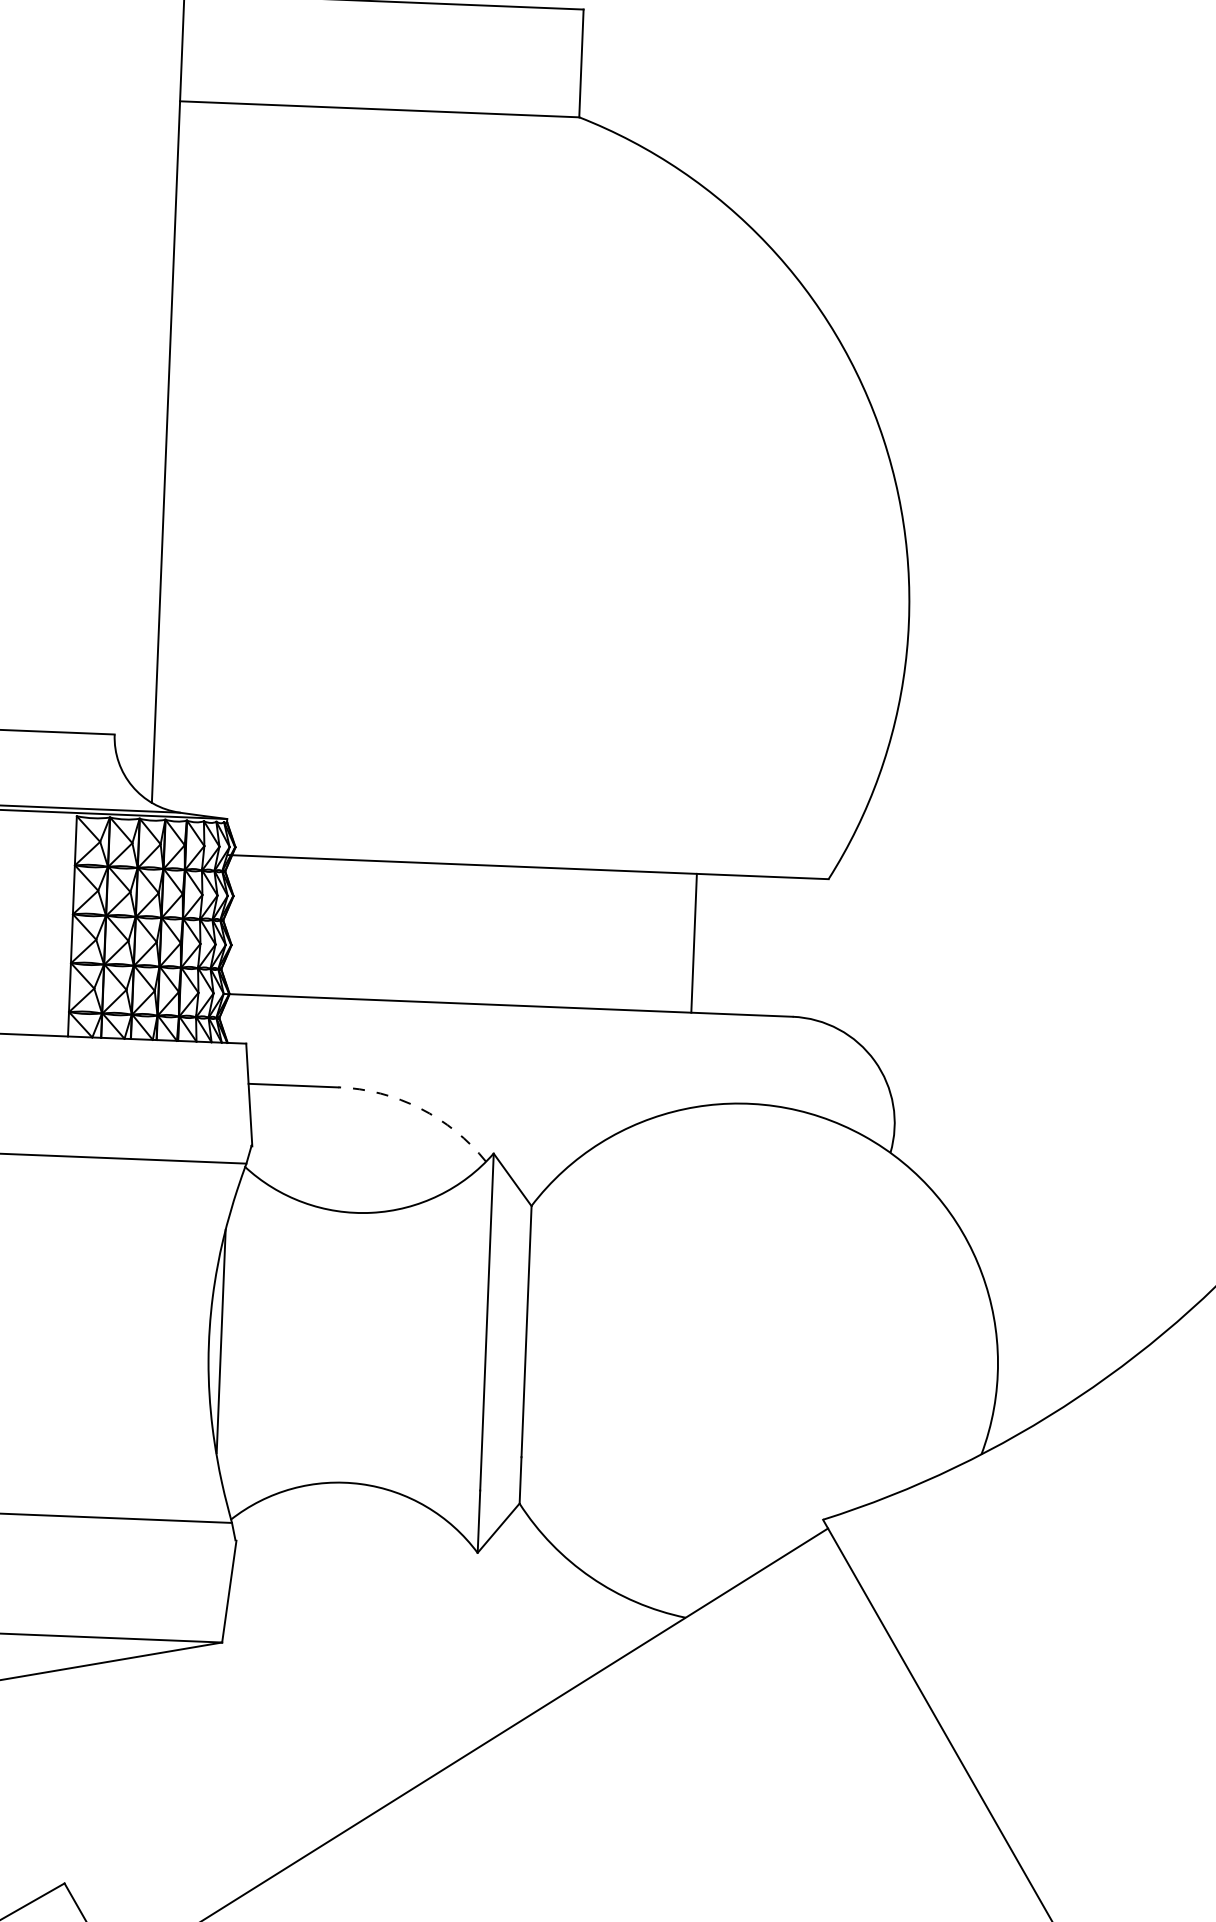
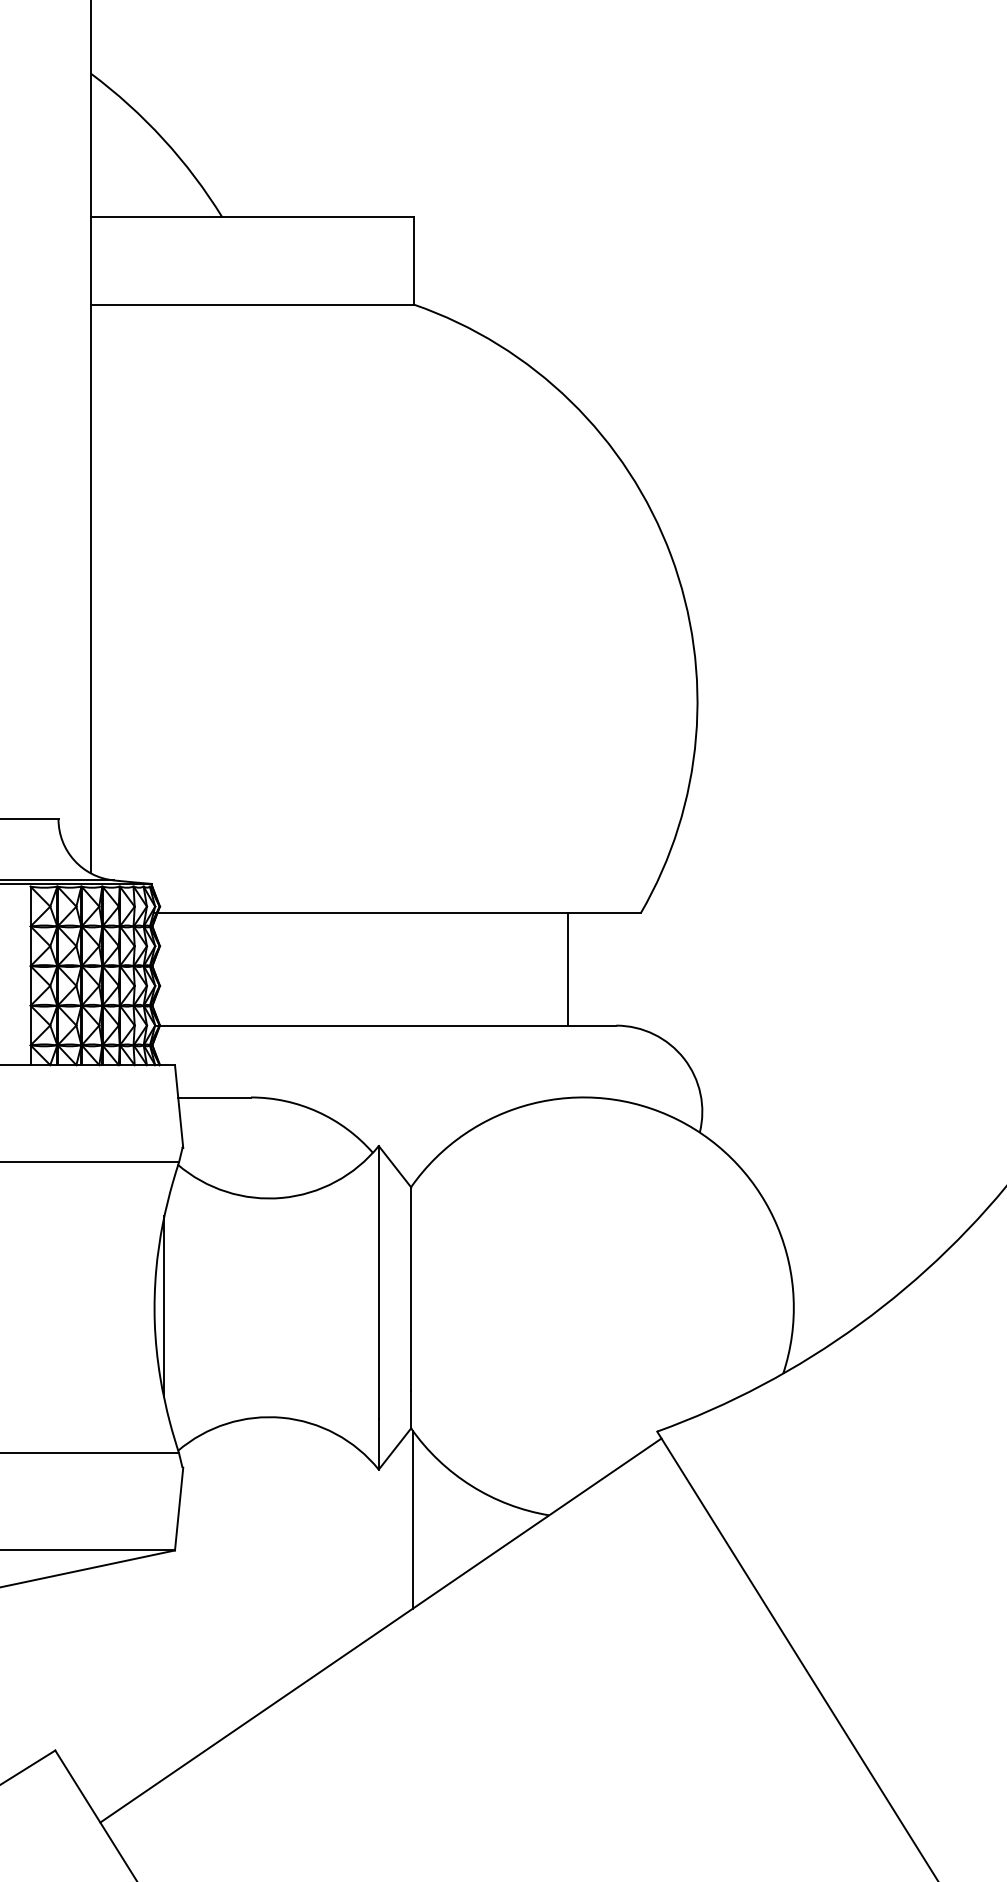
line: (694, 943) -> (568, 969), moved
arc: (419, 1107) -> (317, 1111), dashed -> solid
line: (516, 1616) -> (412, 1519), added

